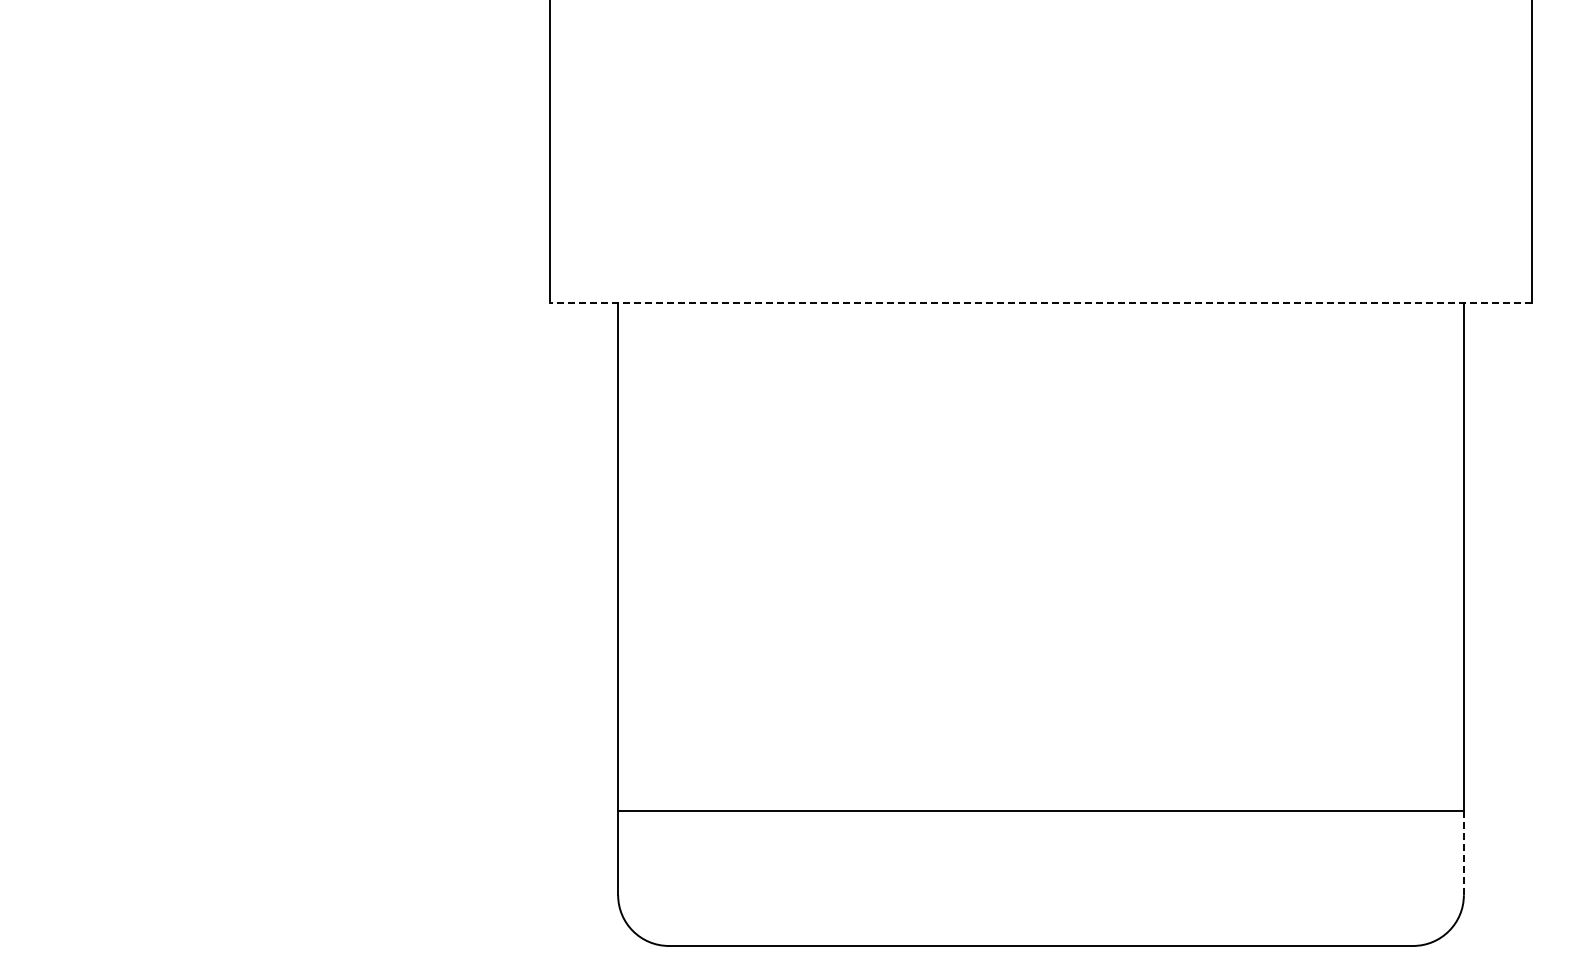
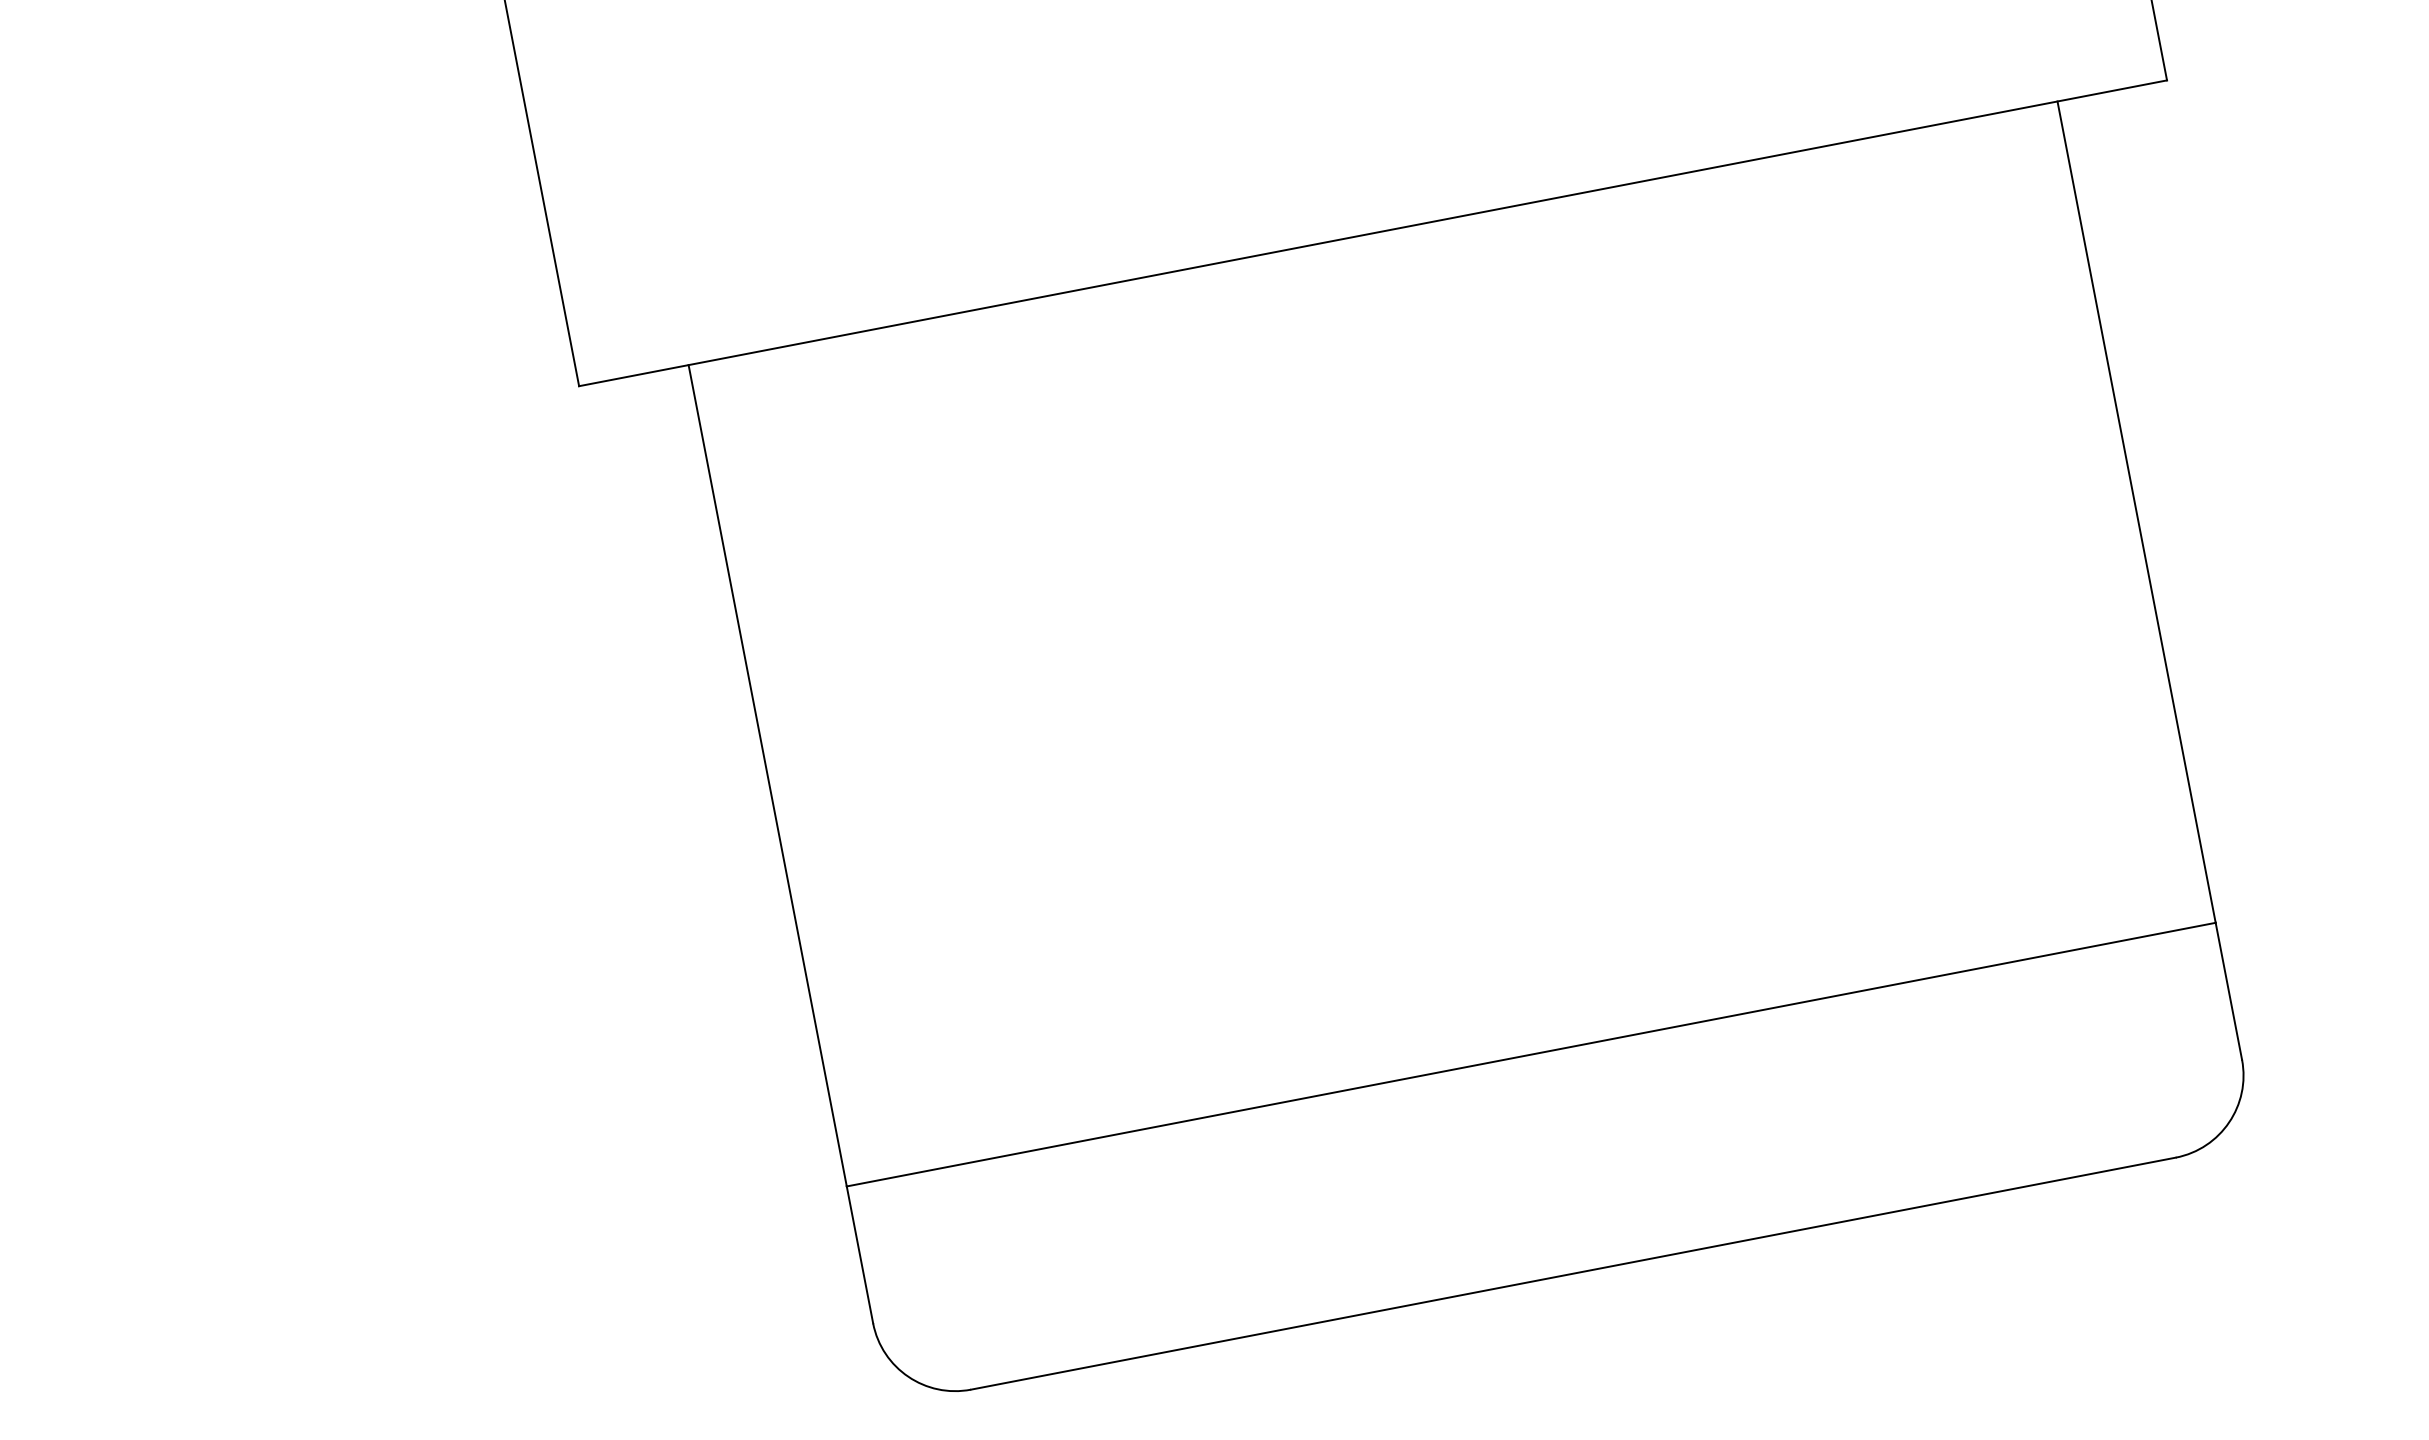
line: (1041, 303) -> (1373, 233), dashed -> solid
line: (1463, 852) -> (2228, 990), dashed -> solid

